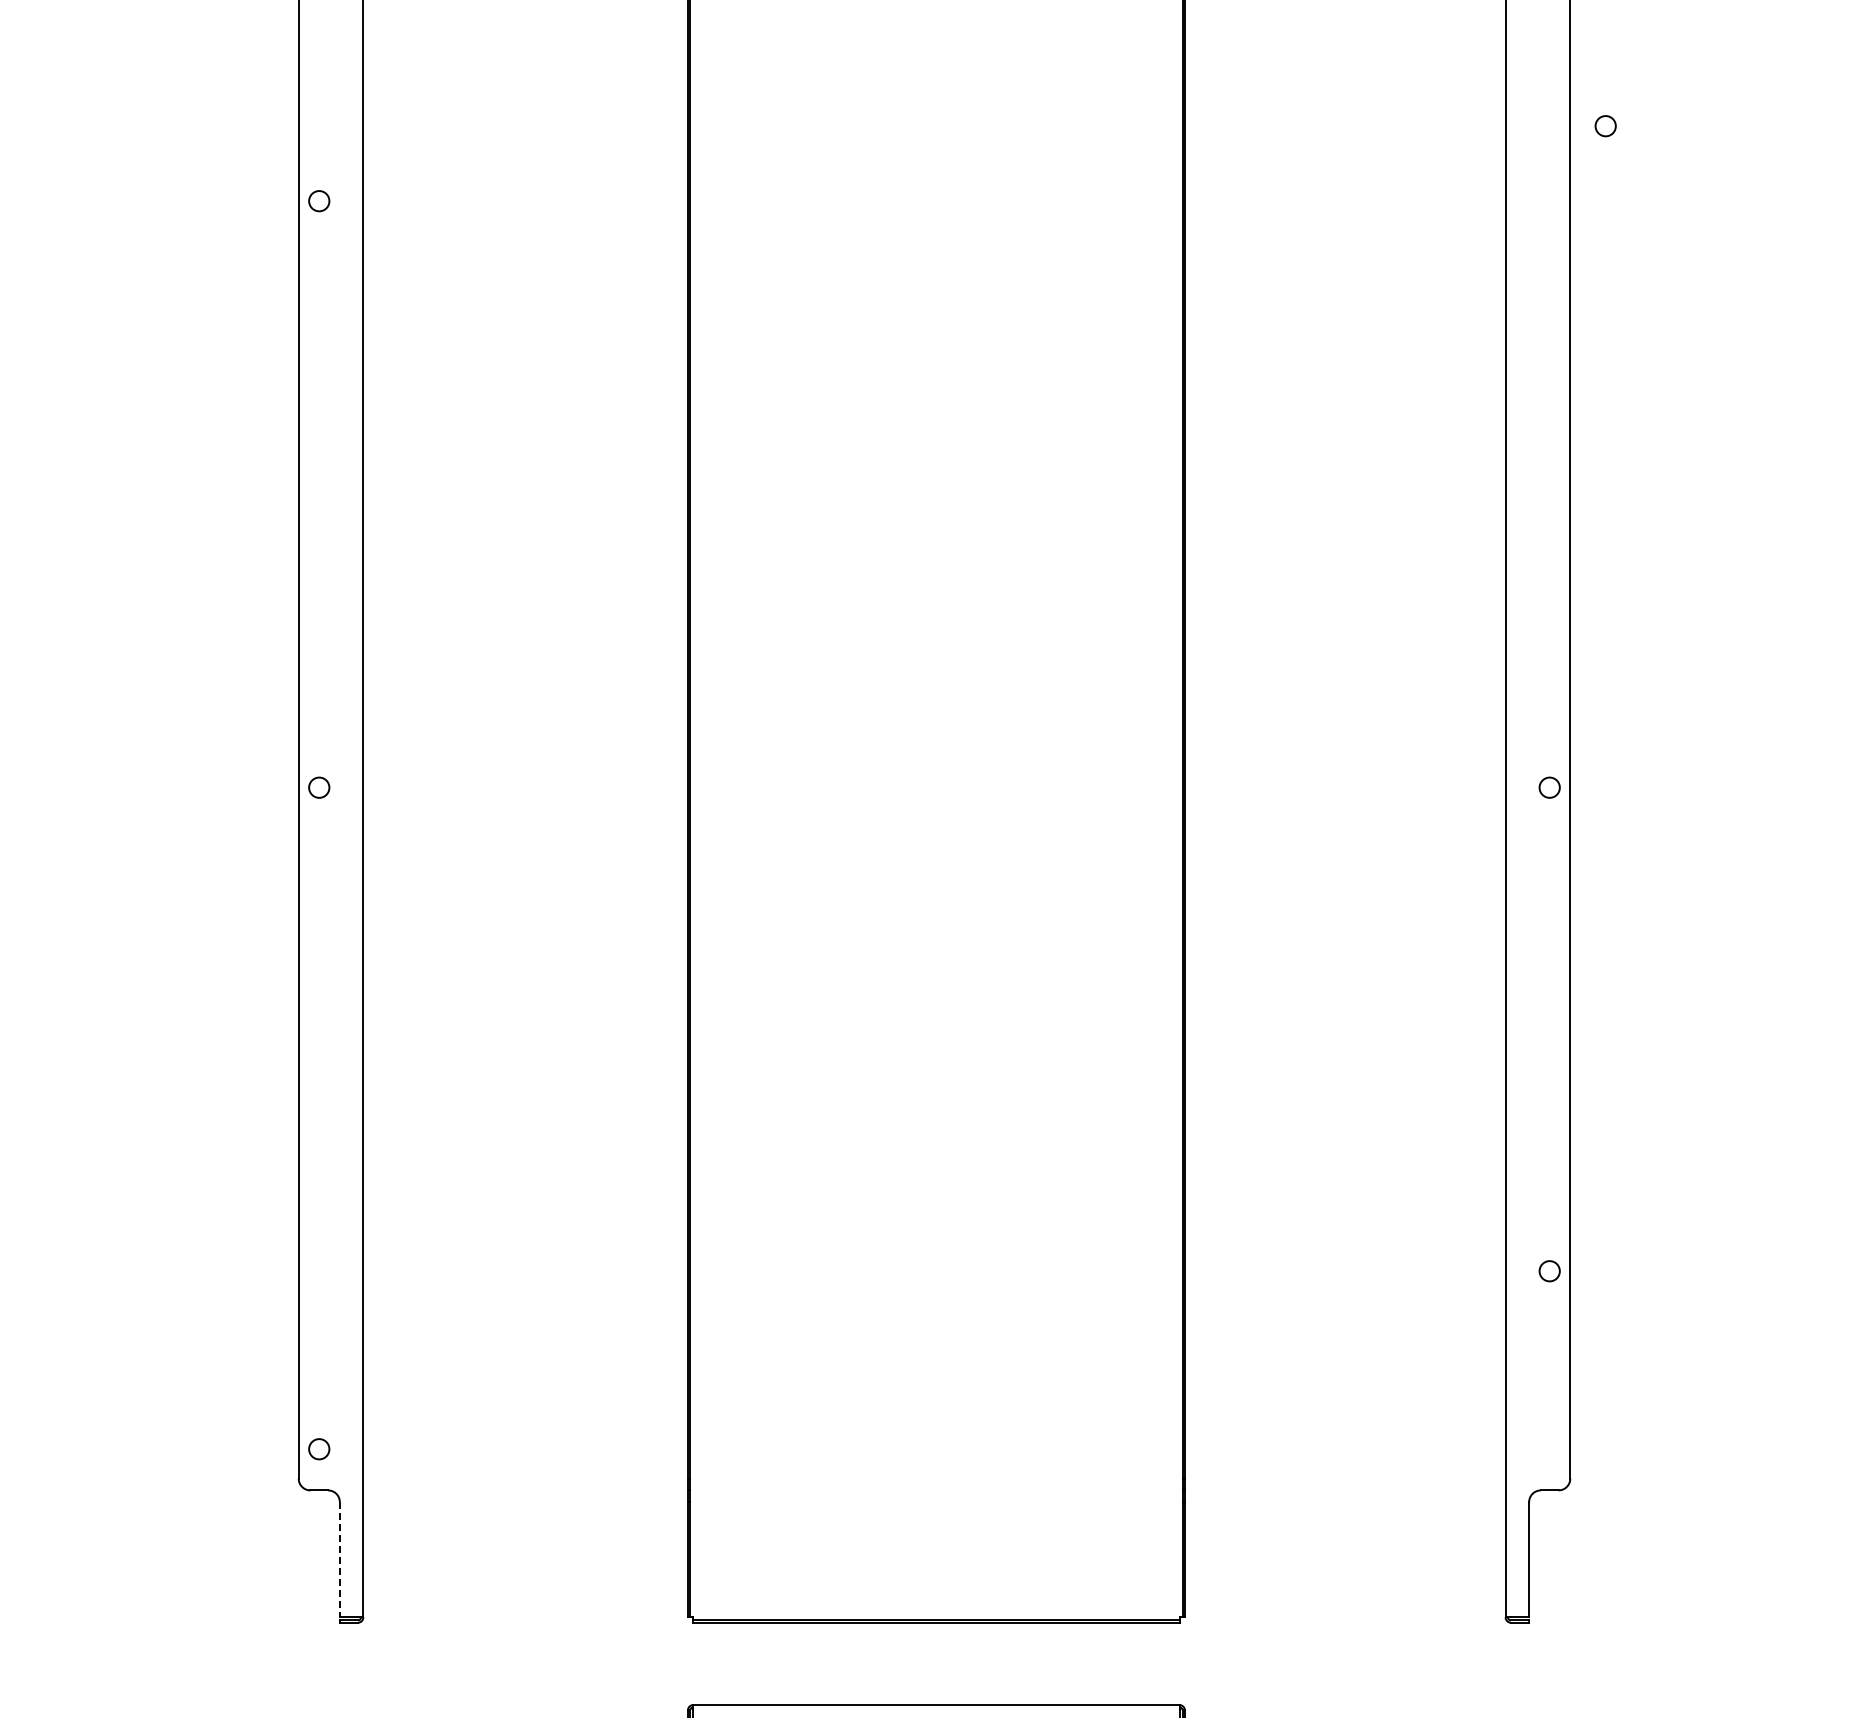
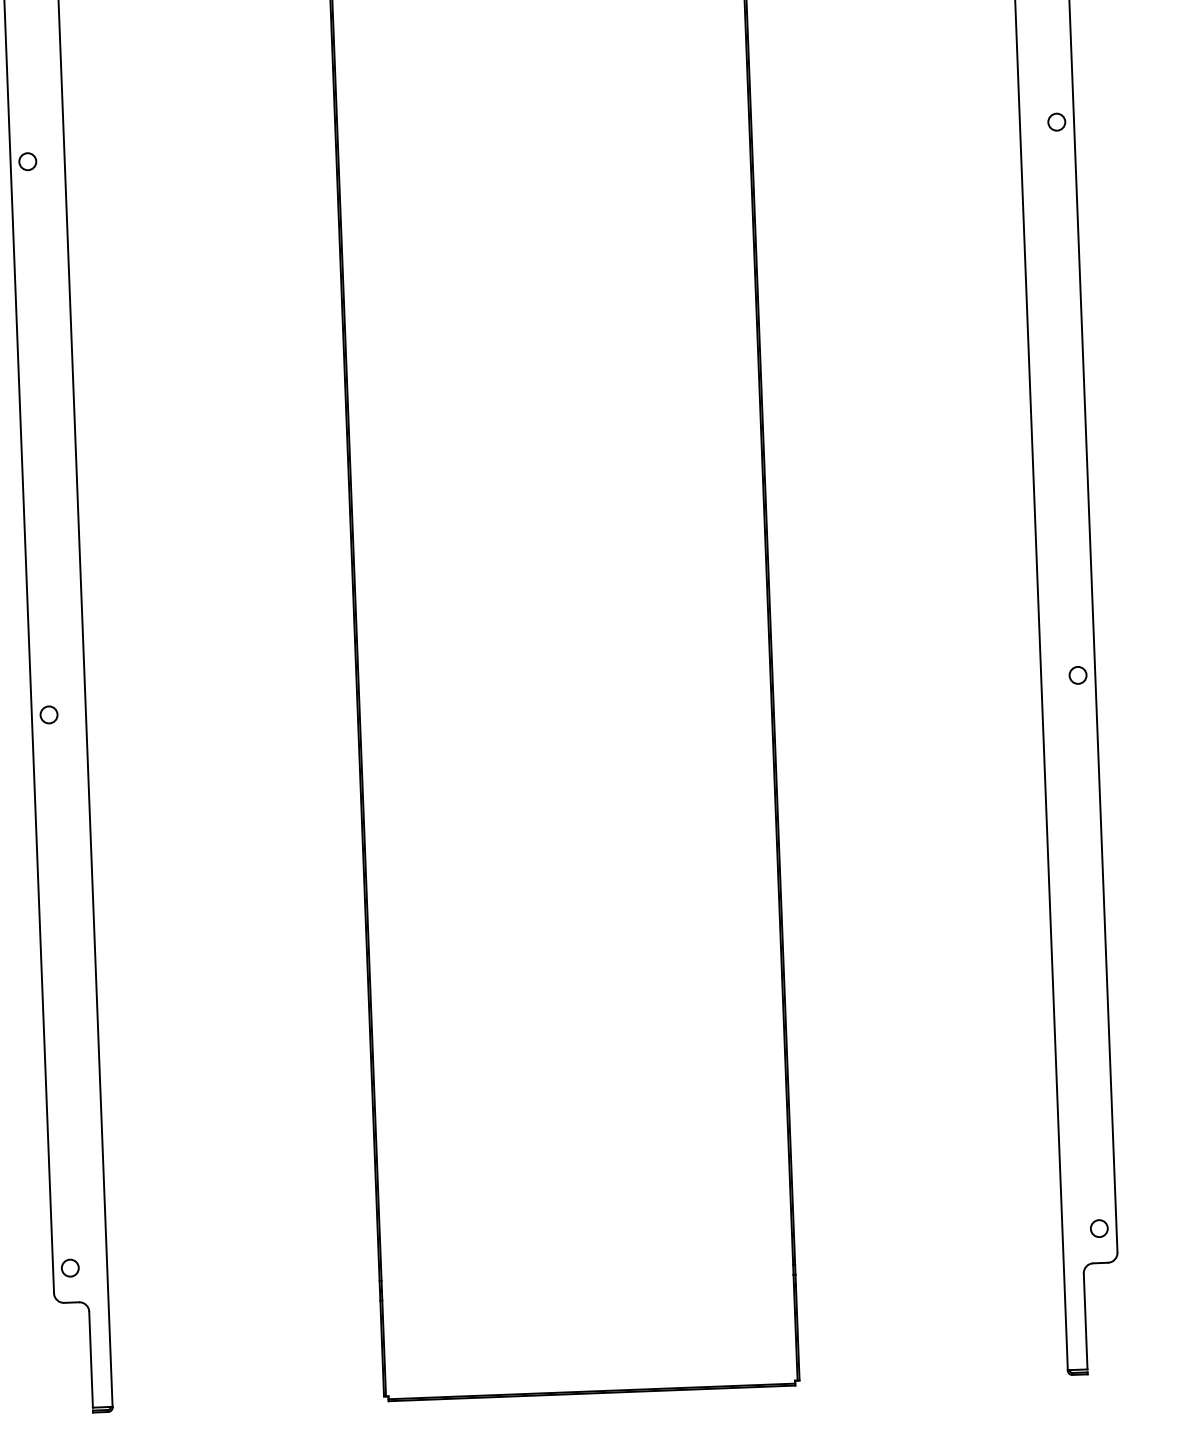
circle: (1605, 126) -> (1056, 122), moved
circle: (319, 201) -> (28, 161), moved
circle: (1549, 1271) -> (1099, 1228), moved
line: (339, 1560) -> (90, 1360), dashed -> solid

